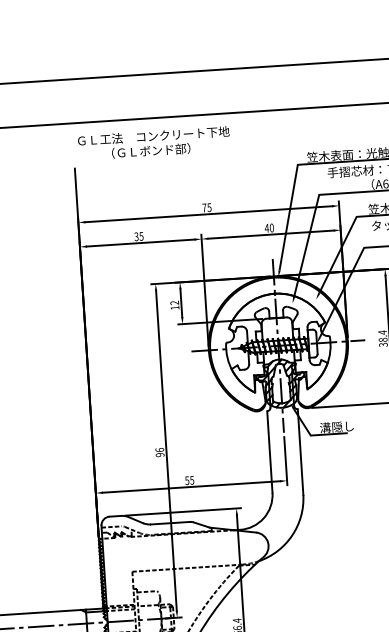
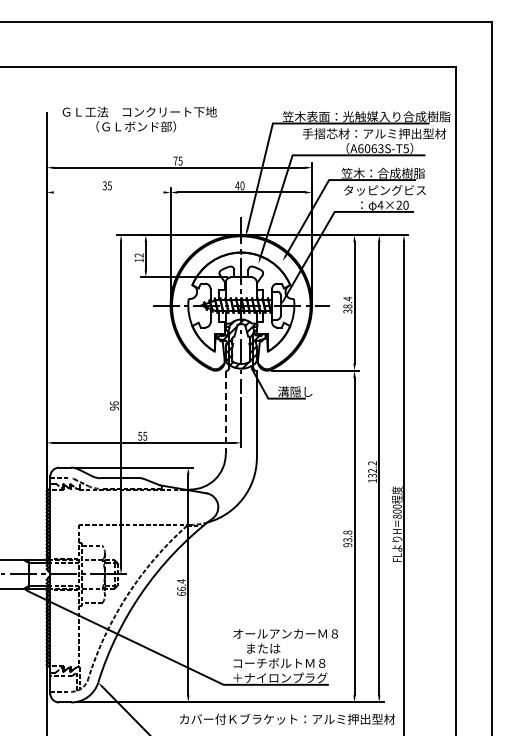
text: (153, 143) -> (139, 119), moved
line: (140, 243) -> (108, 192), removed
line: (269, 451) -> (225, 412), solid -> dashed

